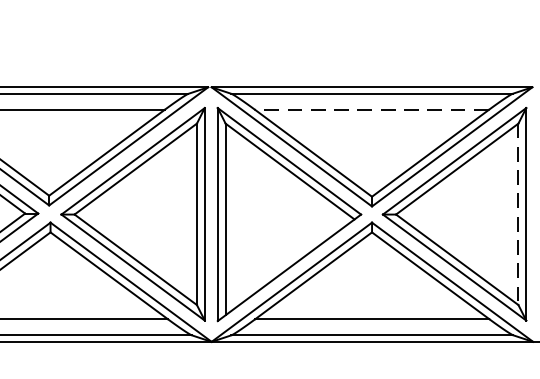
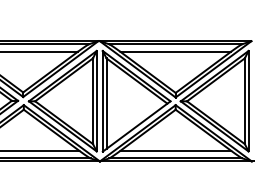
line: (371, 109) -> (175, 51), dashed -> solid
line: (517, 214) -> (244, 101), dashed -> solid

